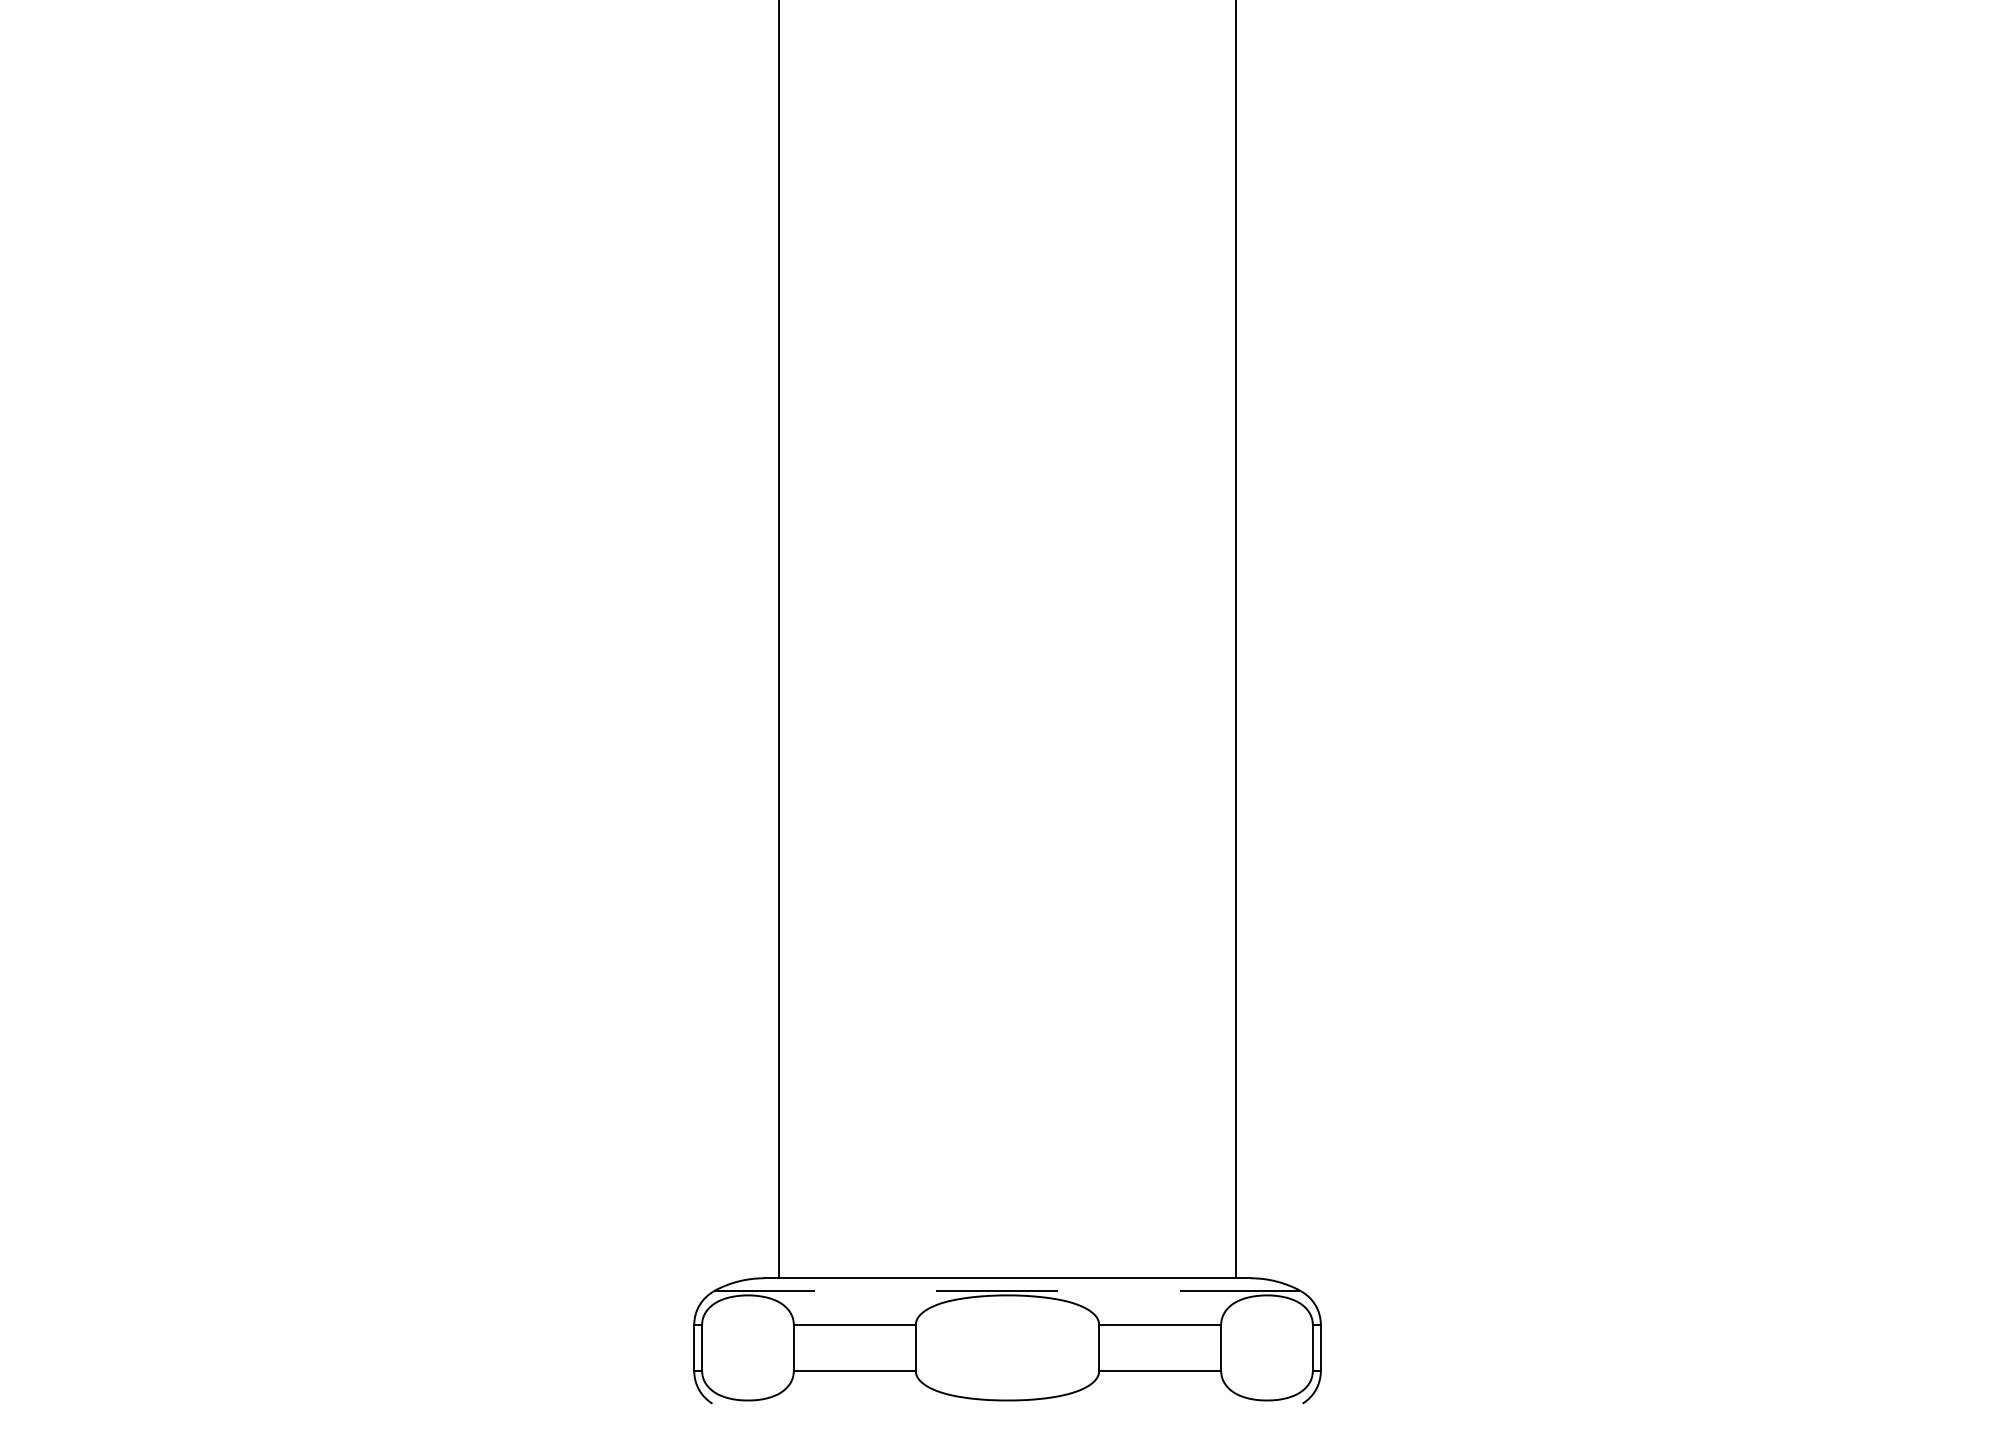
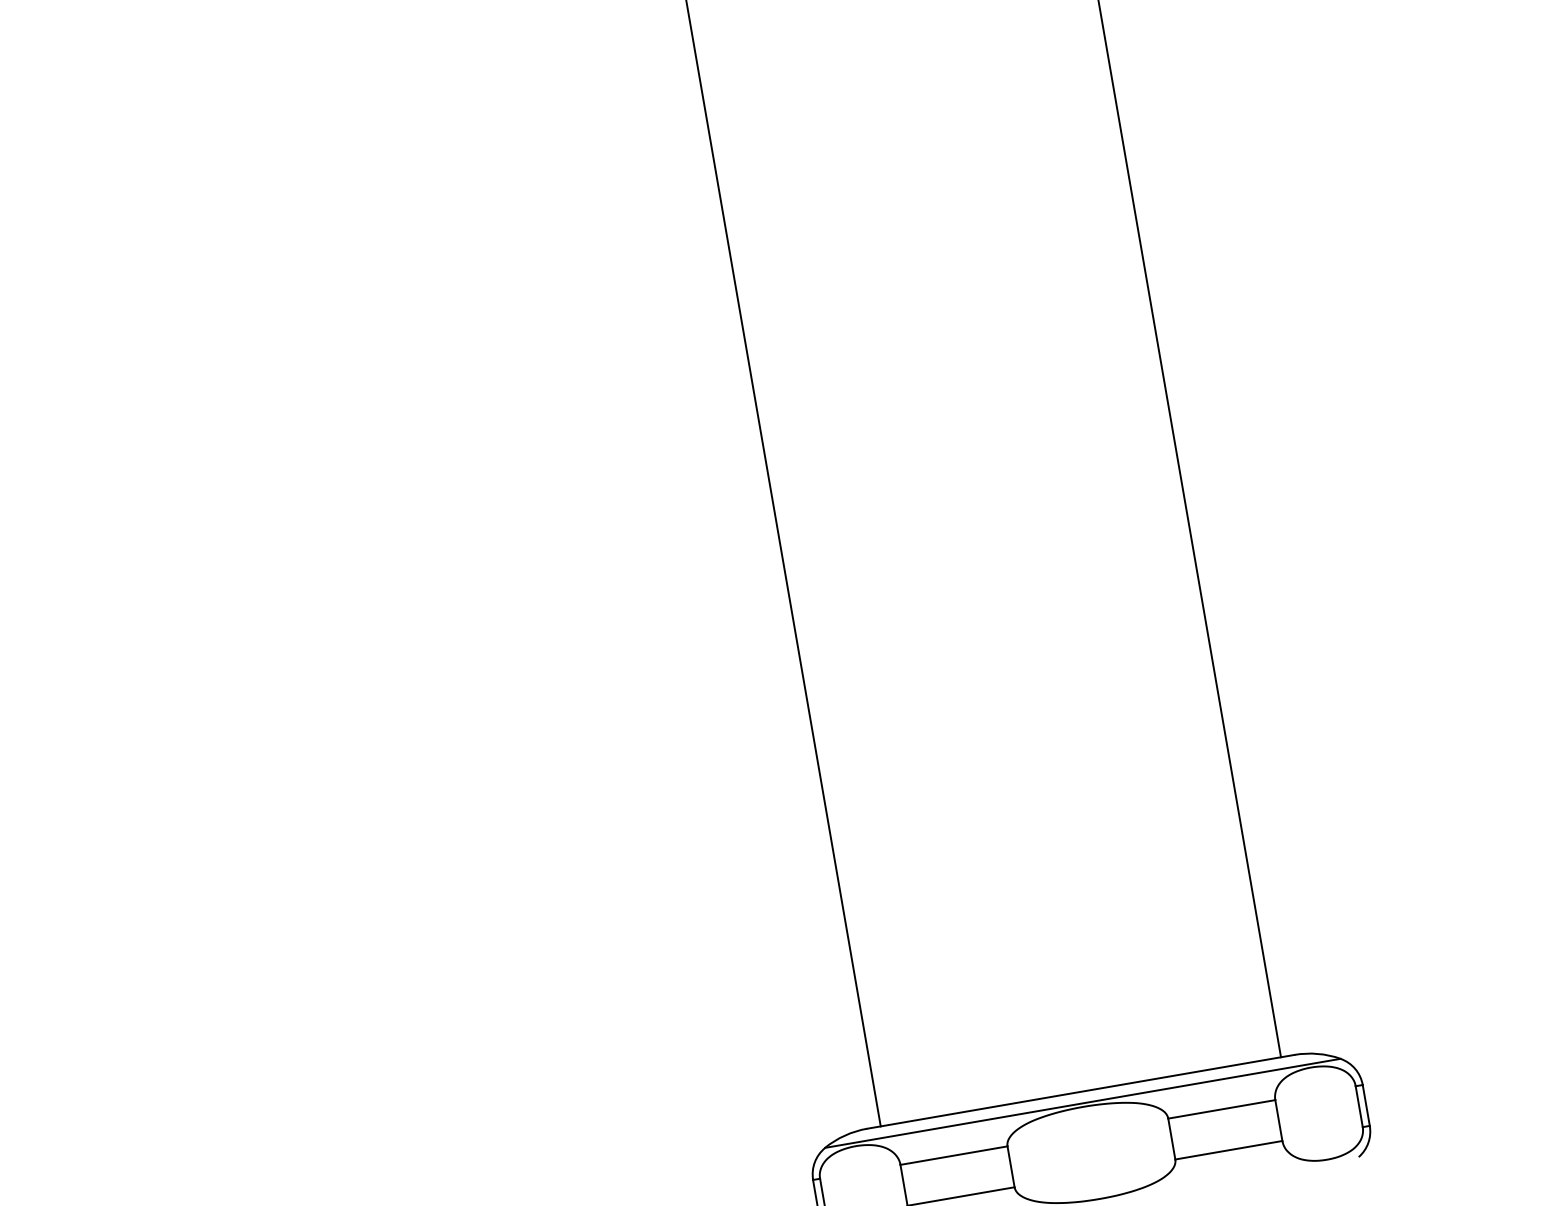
line: (1007, 1291) -> (1082, 1103), dashed -> solid

